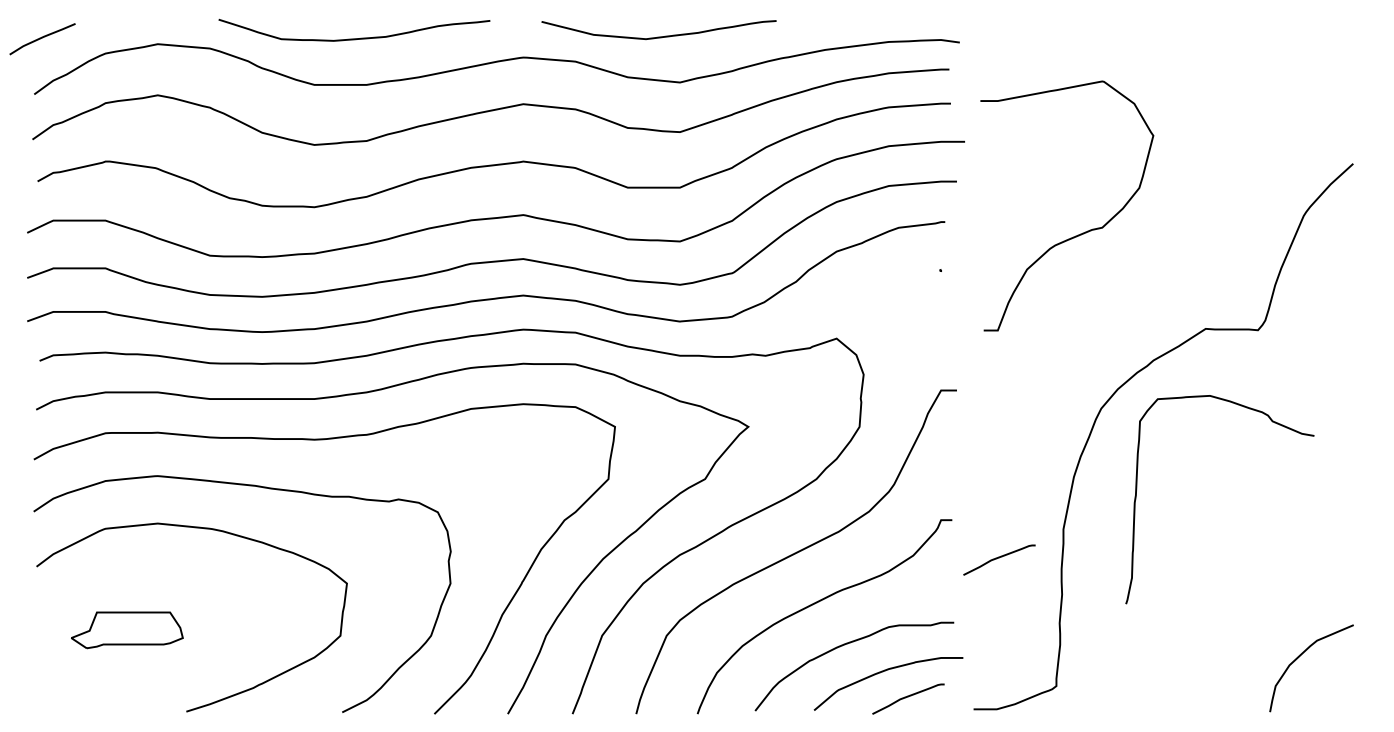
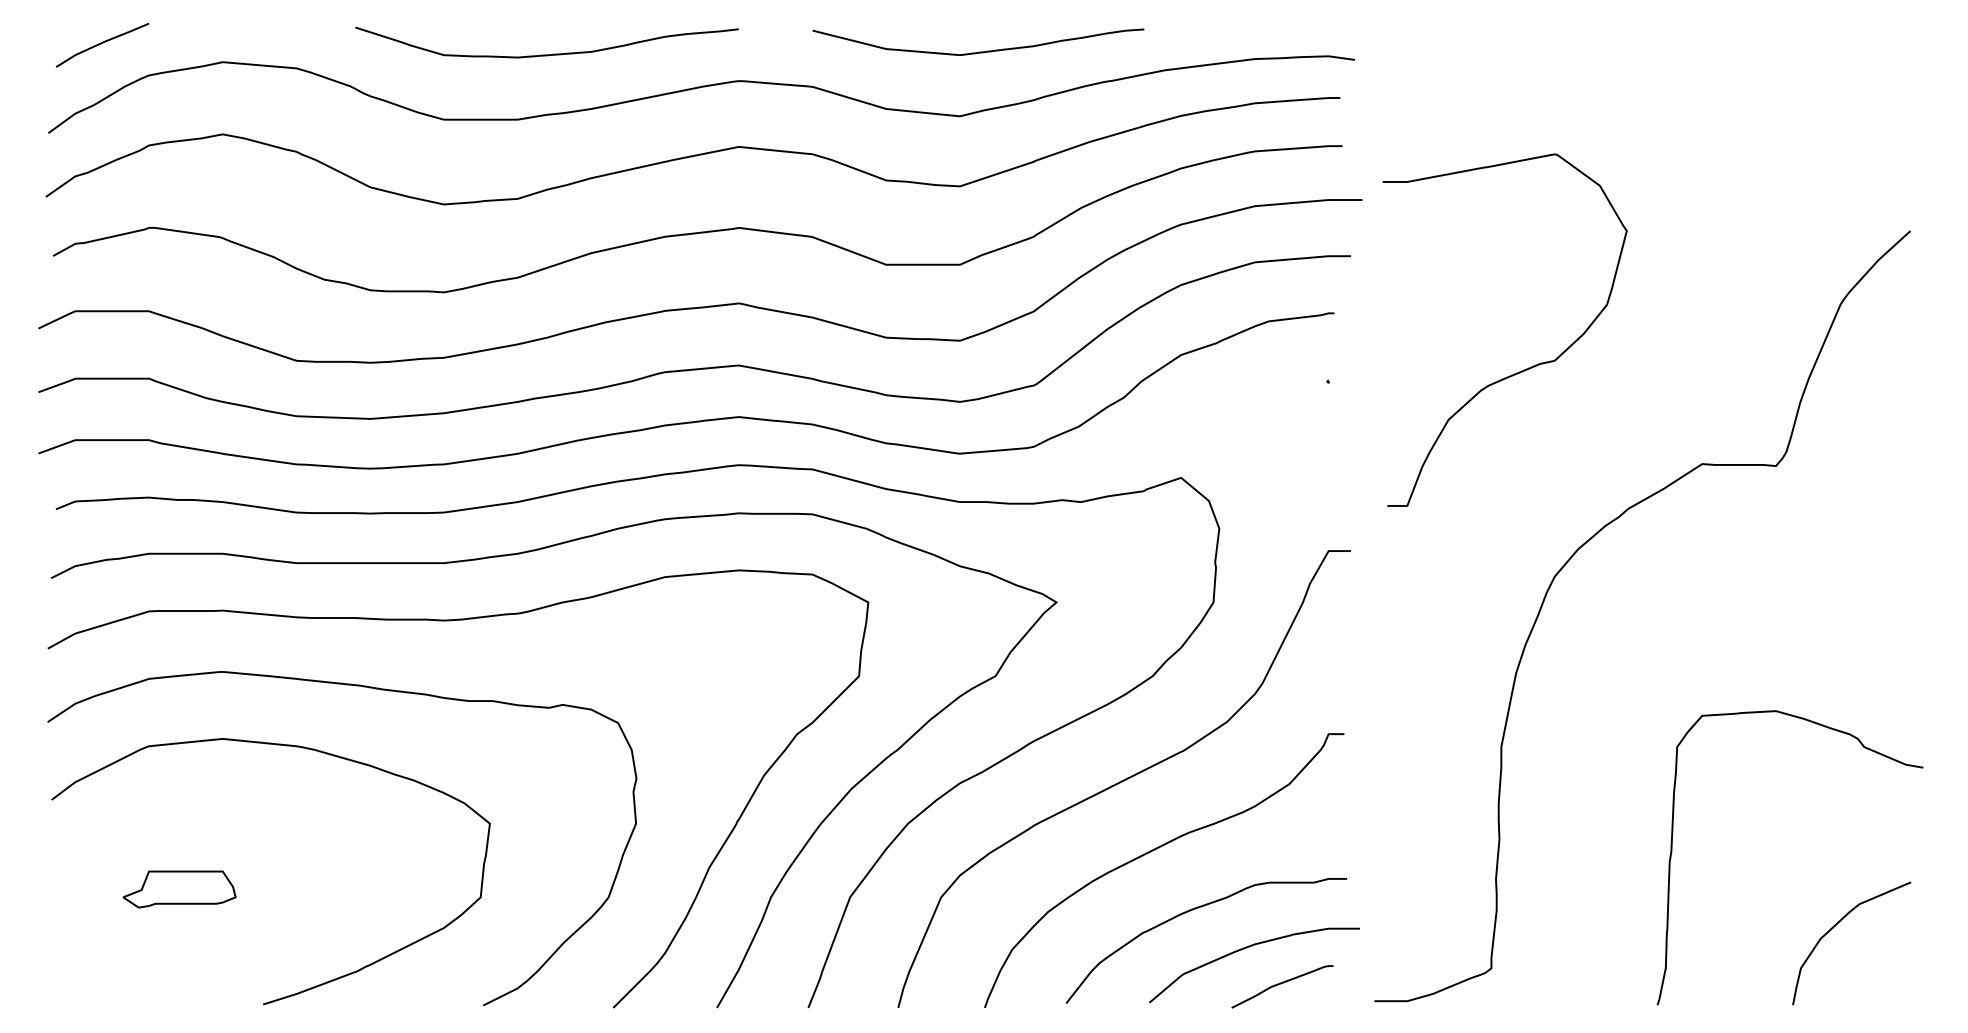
curve: (658, 36) -> (977, 51), moved
curve: (42, 38) -> (102, 44), moved
curve: (354, 38) -> (547, 54), moved
curve: (1080, 233) -> (1523, 368), moved
curve: (1137, 489) -> (1673, 843), moved
curve: (999, 558) -> (1411, 788), removed
part: (126, 629) -> (178, 888), size x0.71

